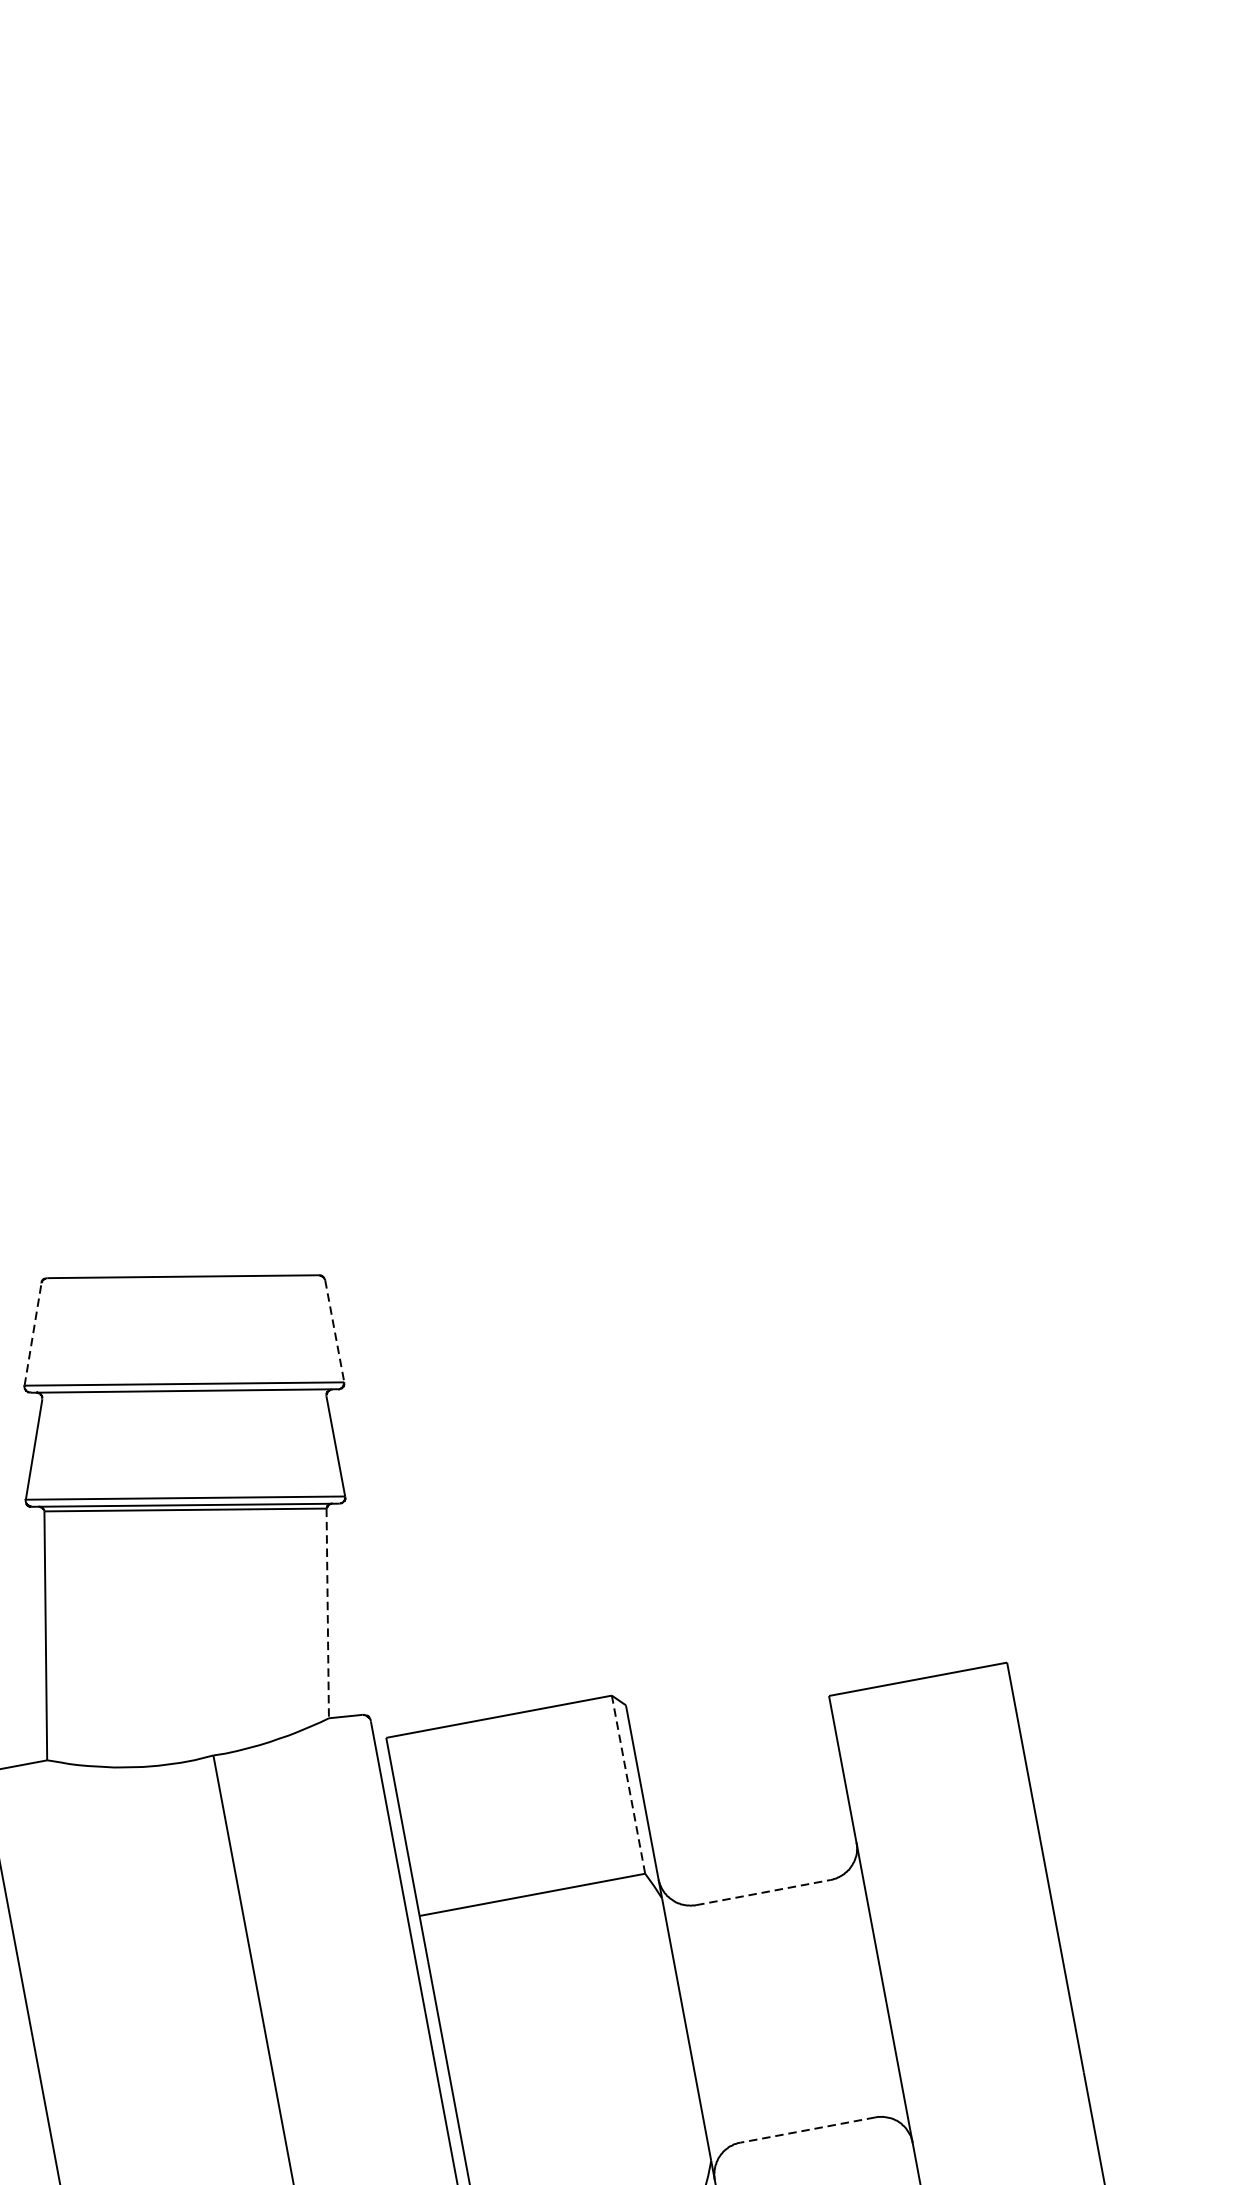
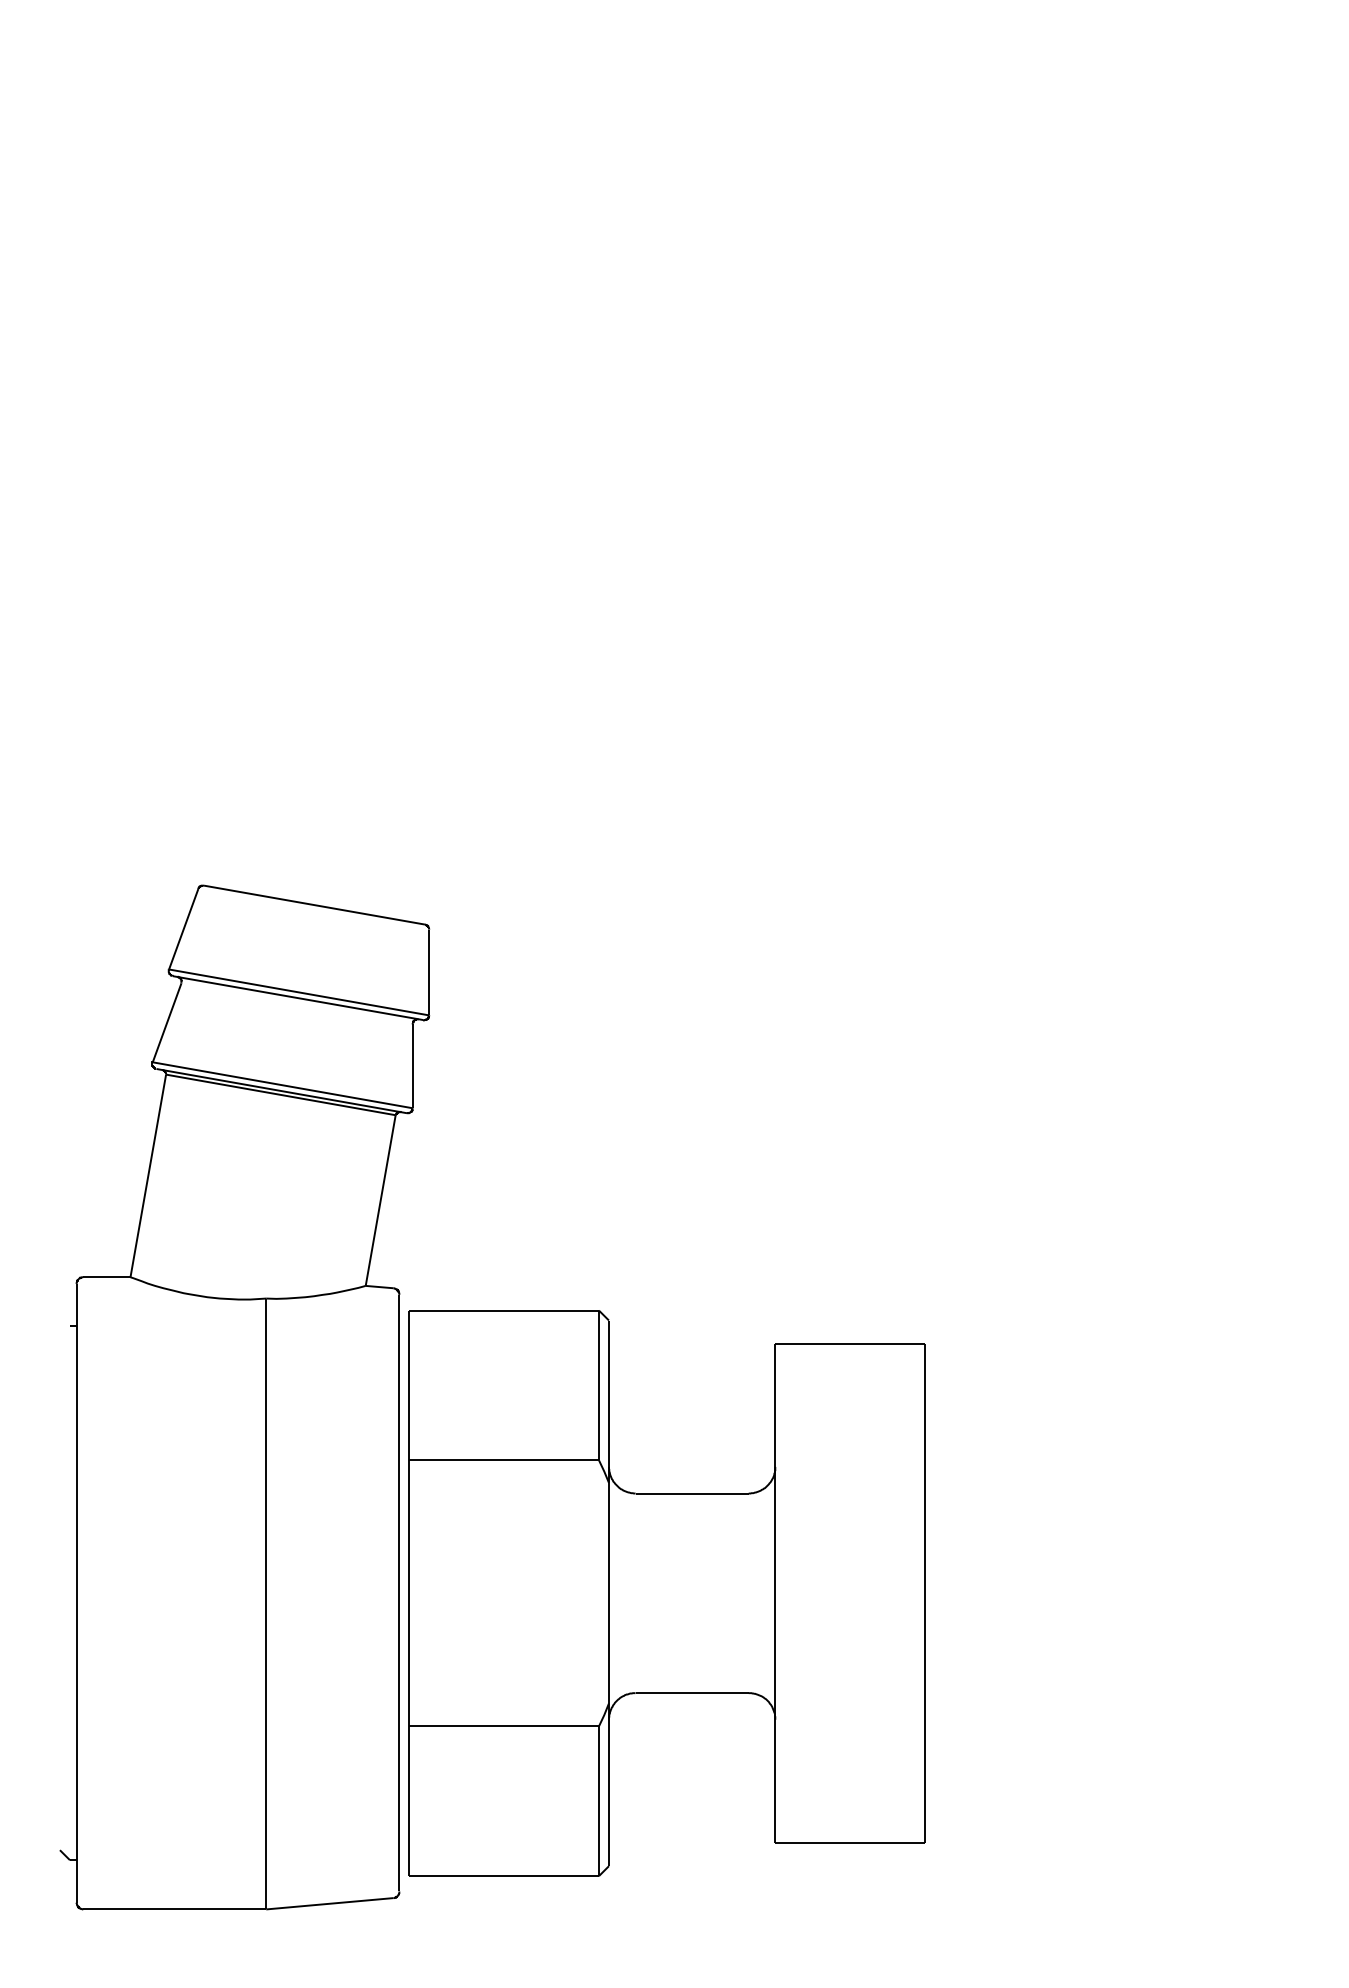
line: (335, 1331) -> (429, 972), dashed -> solid
line: (32, 1334) -> (183, 929), dashed -> solid
line: (327, 1613) -> (380, 1200), dashed -> solid
line: (627, 1784) -> (598, 1385), dashed -> solid
line: (763, 1892) -> (692, 1493), dashed -> solid
line: (808, 2130) -> (692, 1693), dashed -> solid

